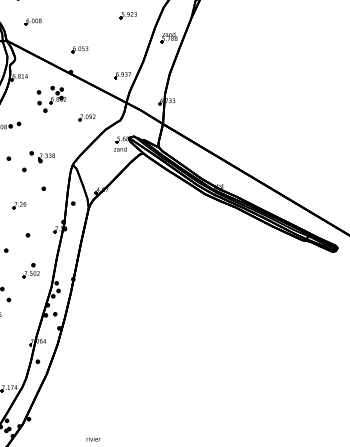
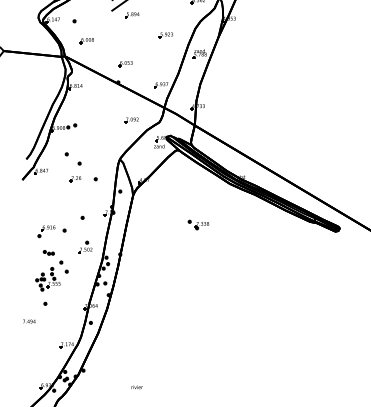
part: (50, 98) -> (101, 104), removed
part: (42, 156) -> (198, 224), moved
part: (19, 205) -> (75, 179), moved

